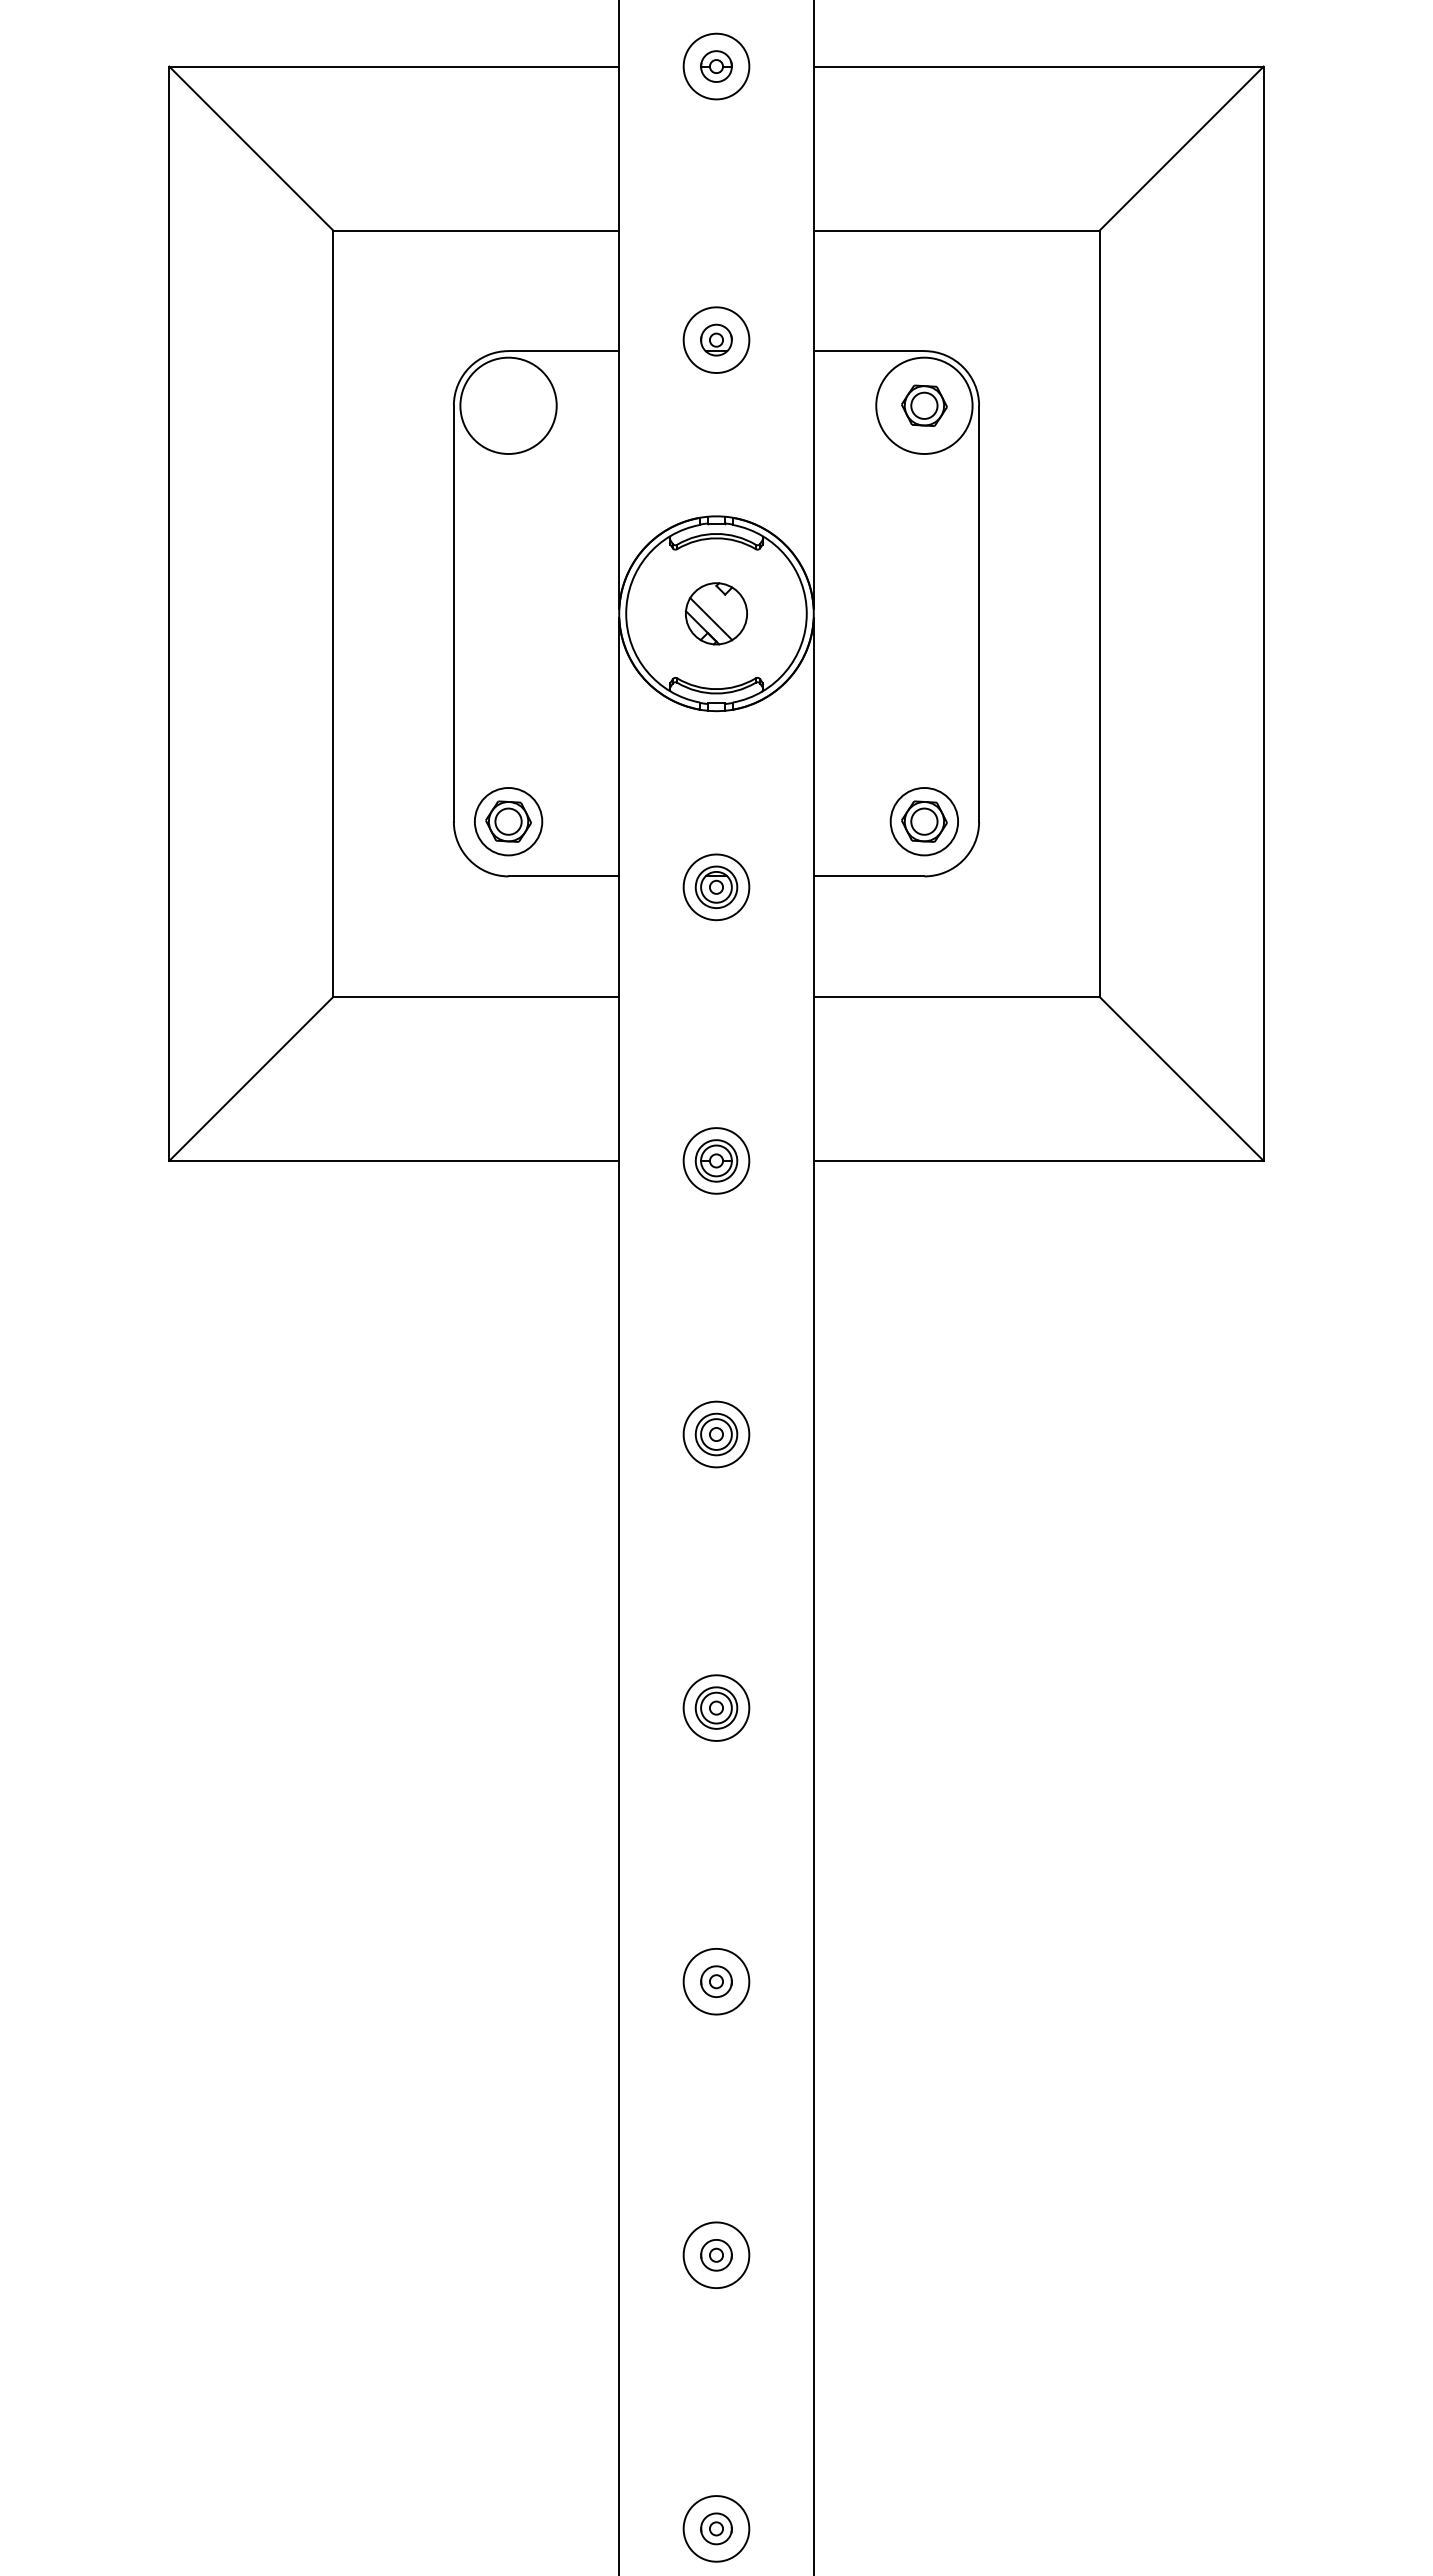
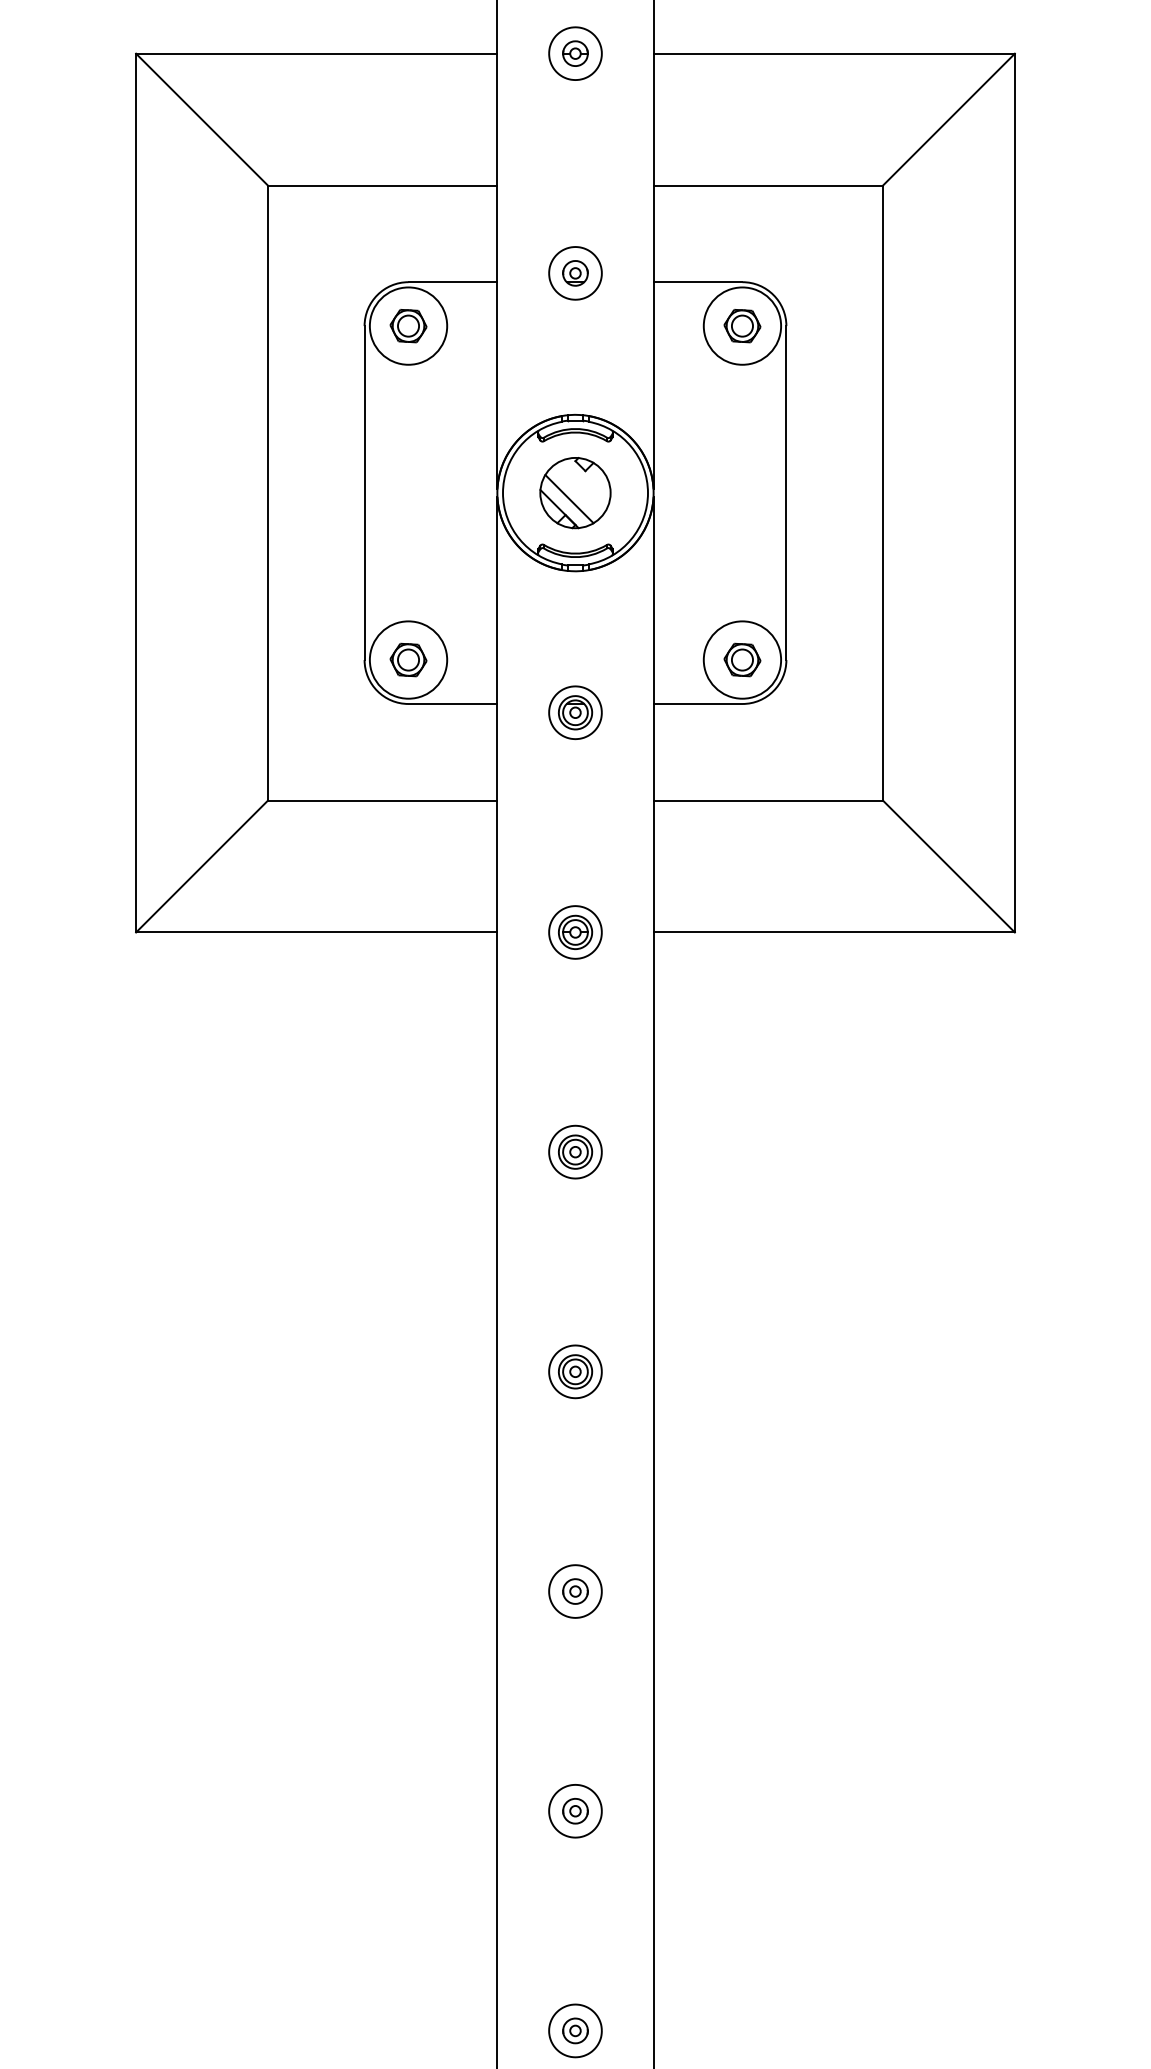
part: (508, 405) -> (408, 325), added
part: (716, 613) -> (575, 492), size x1.43
circle: (508, 821) -> (408, 659), size x1.43
circle: (924, 821) -> (742, 659), size x1.43

